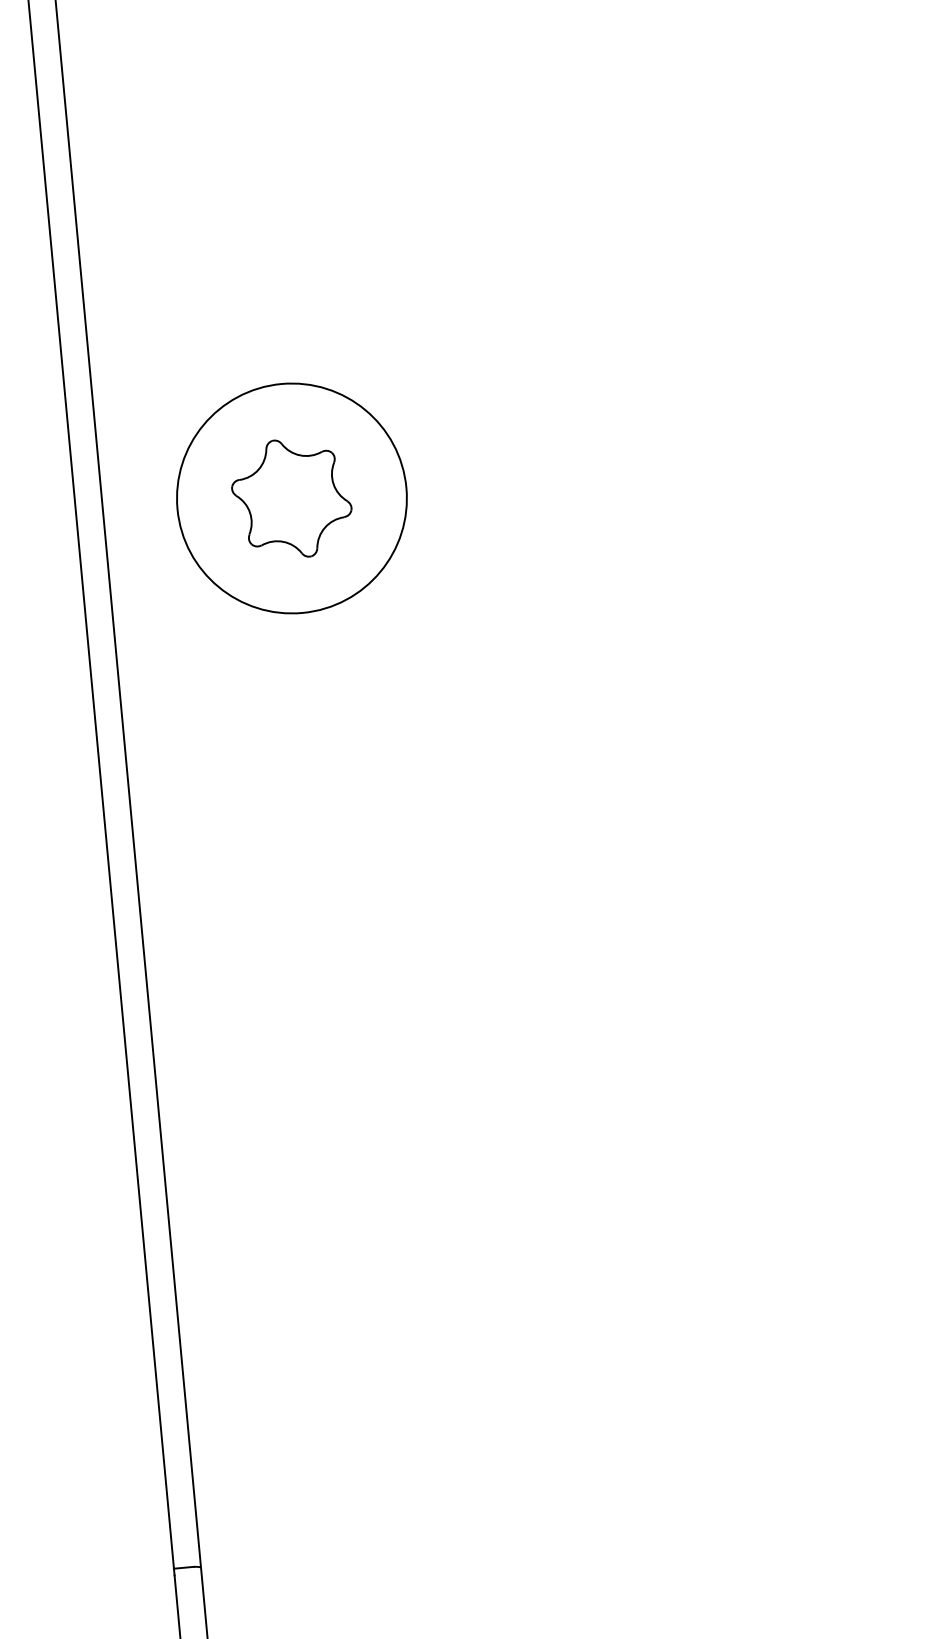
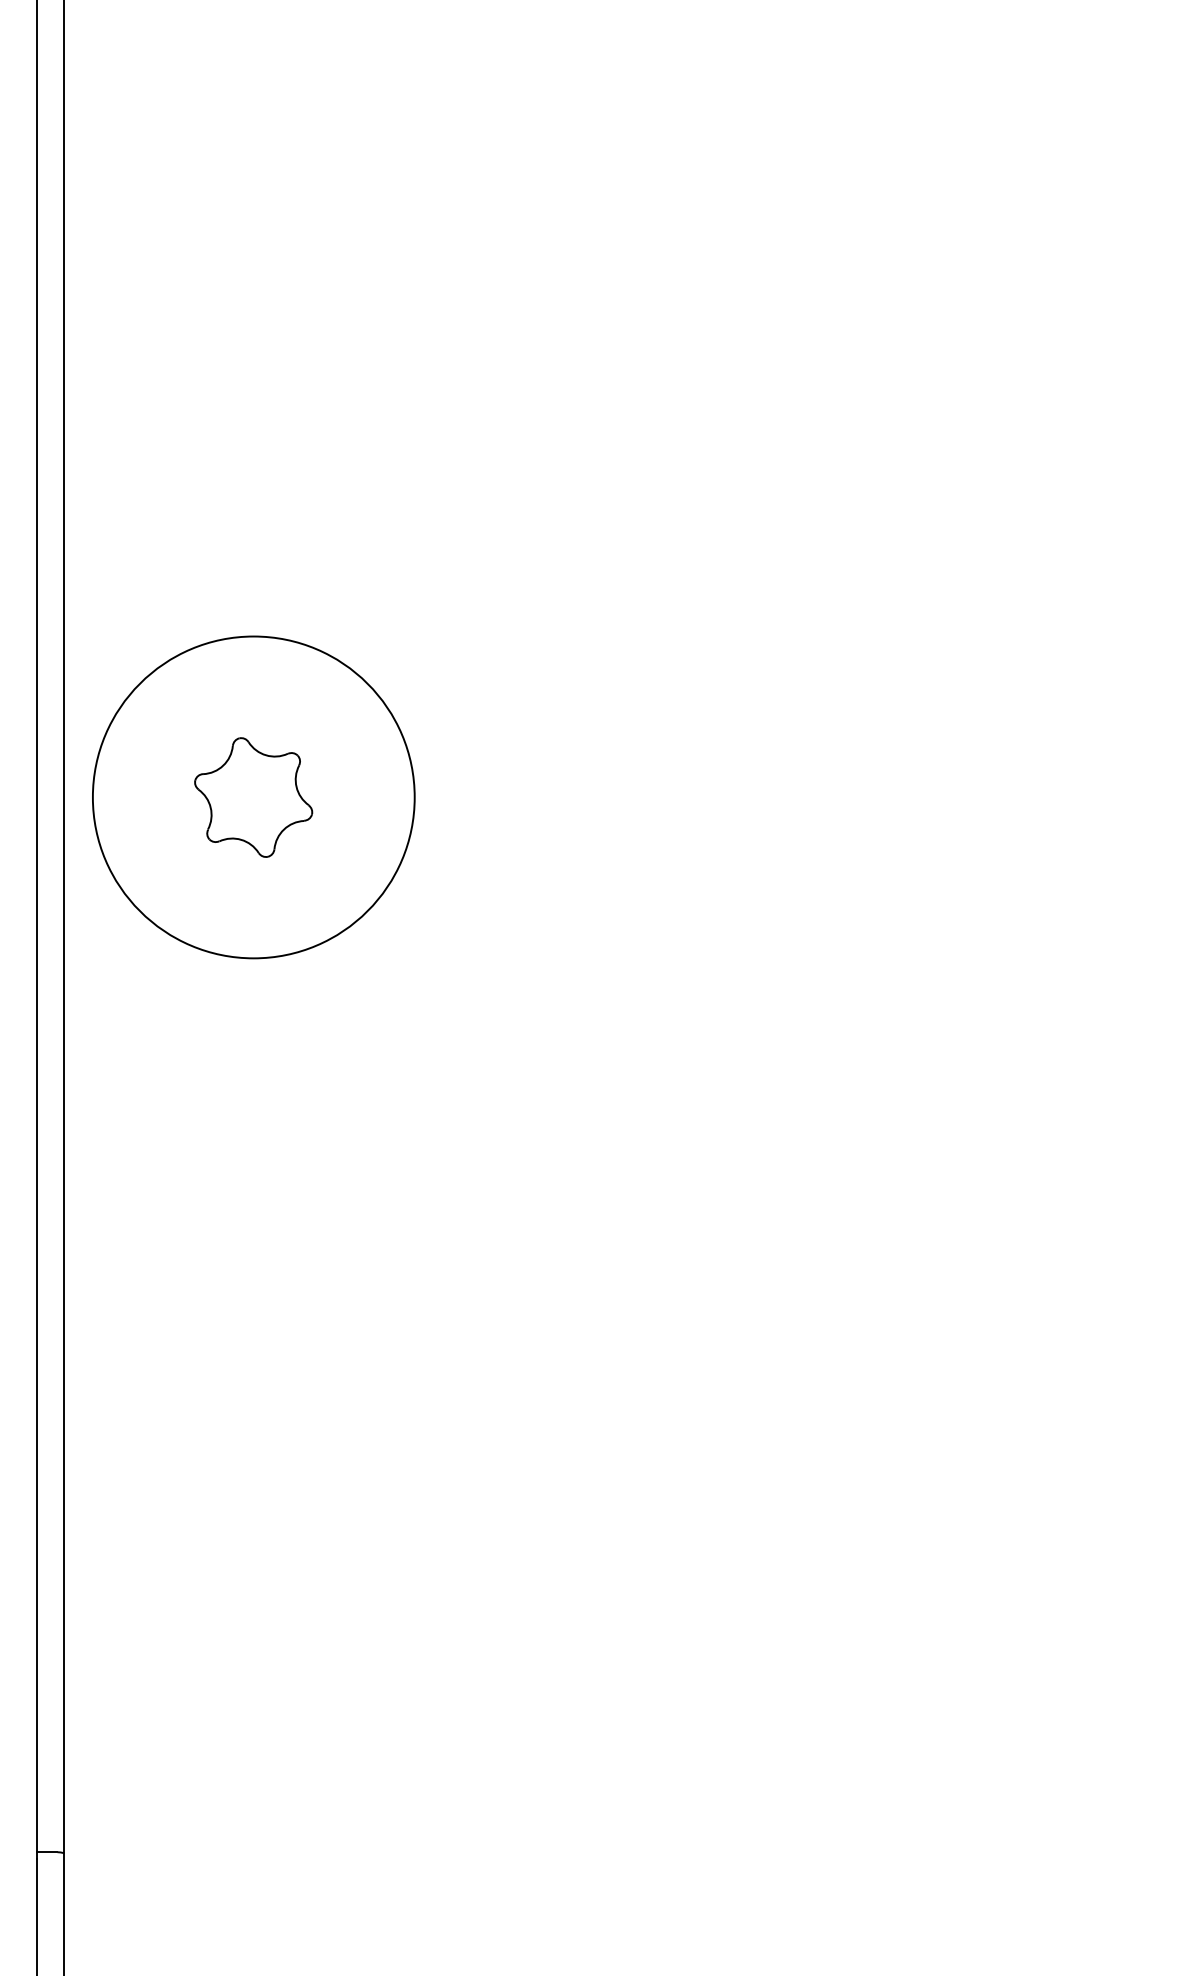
circle: (291, 498) -> (253, 797), size x1.4

